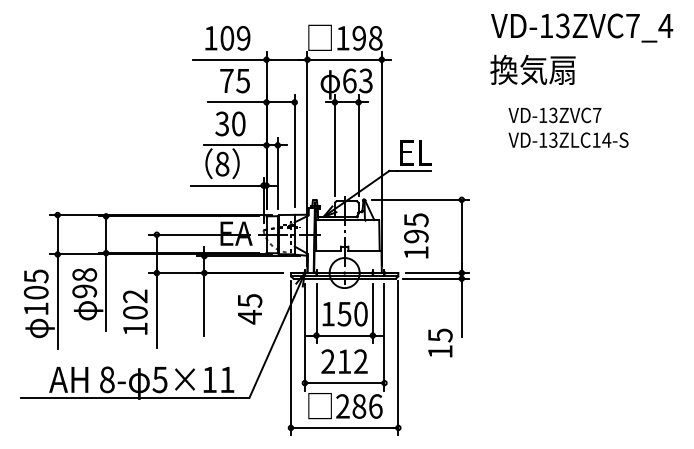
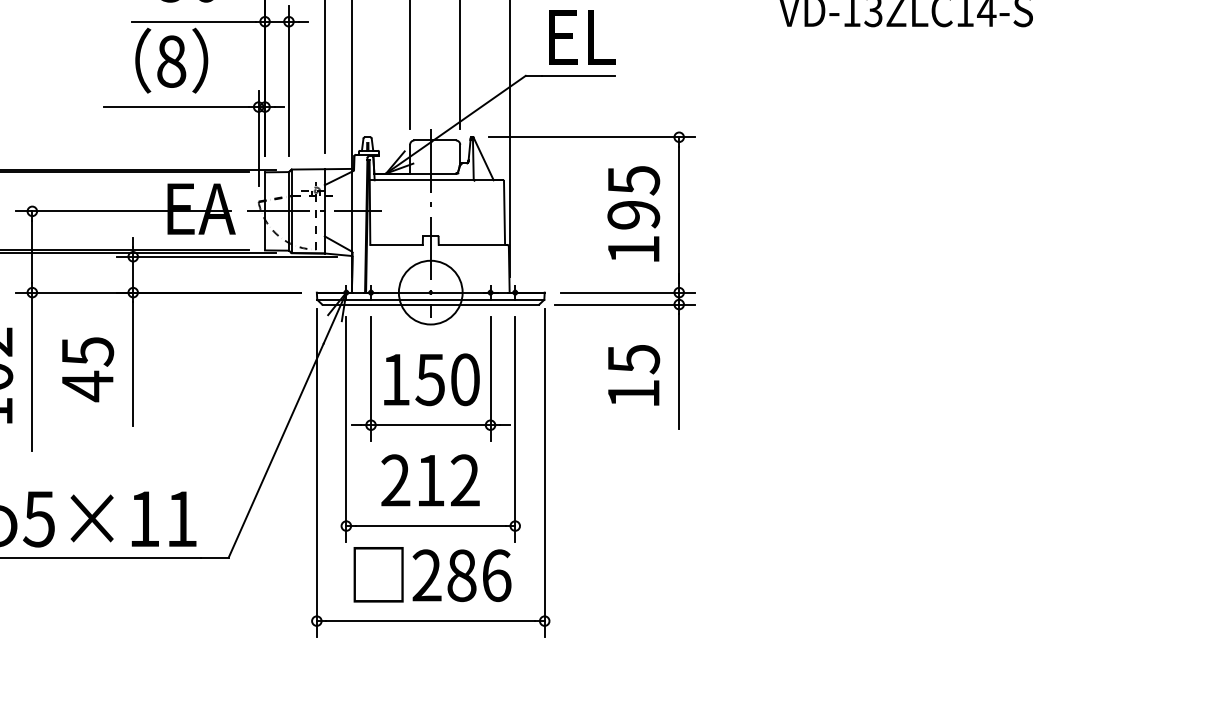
text: (416, 235) -> (634, 212), moved
text: (250, 309) -> (88, 369), moved
text: (440, 342) -> (634, 374), moved

